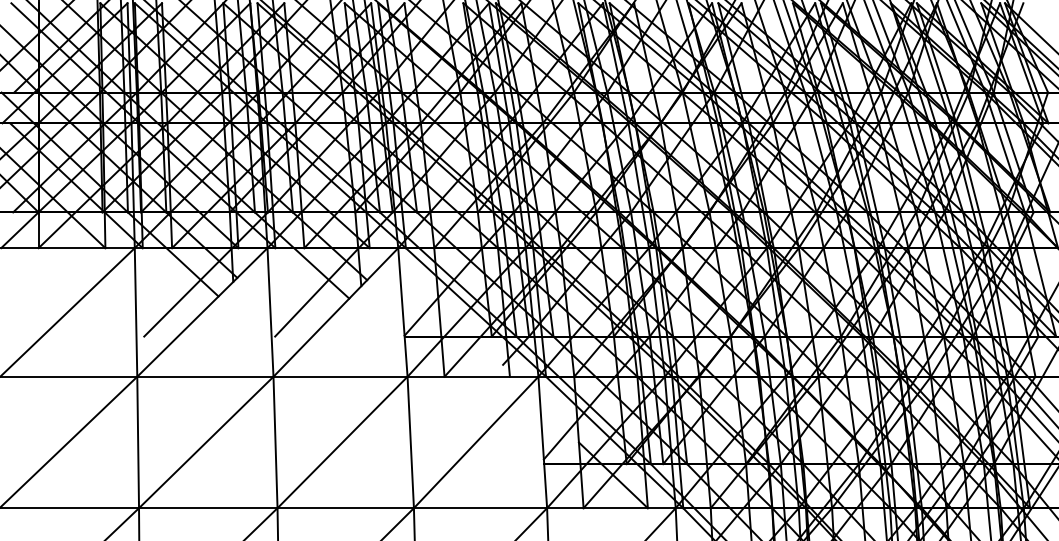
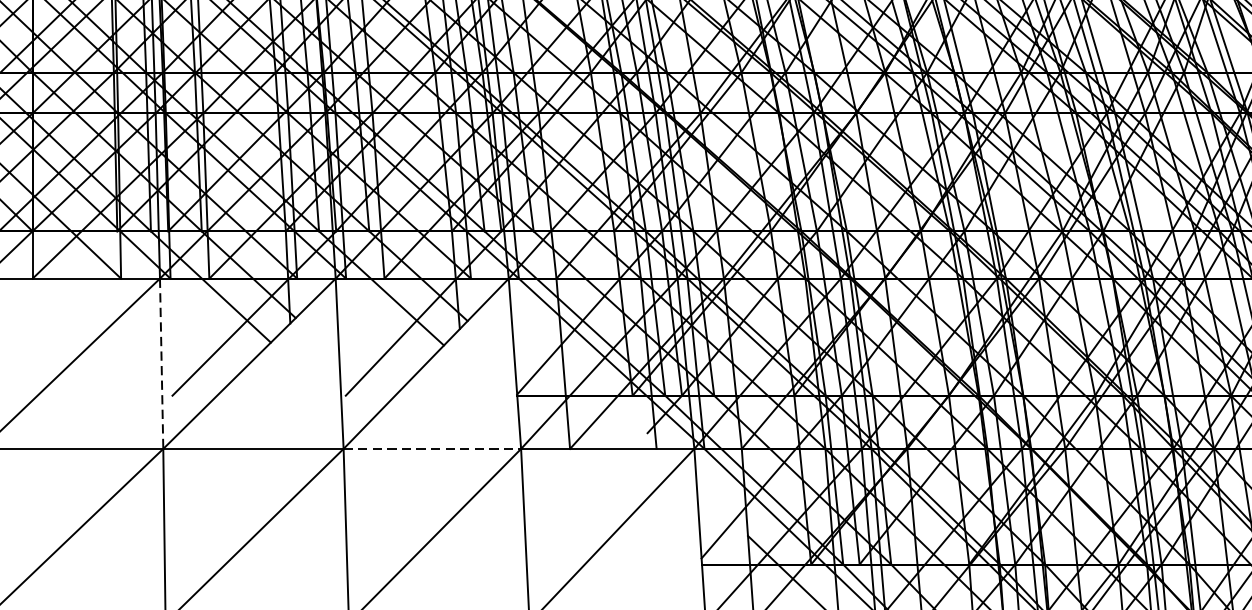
line: (136, 312) -> (162, 363), solid -> dashed
line: (341, 376) -> (433, 448), solid -> dashed

